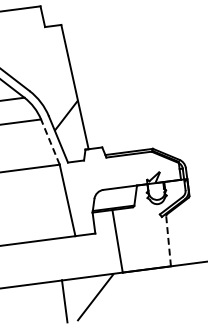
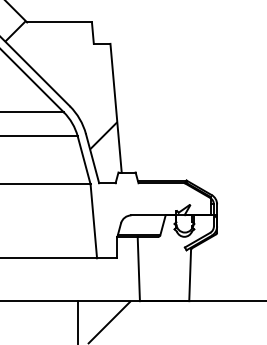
line: (50, 142) -> (84, 160), dashed -> solid
line: (168, 241) -> (190, 275), dashed -> solid

